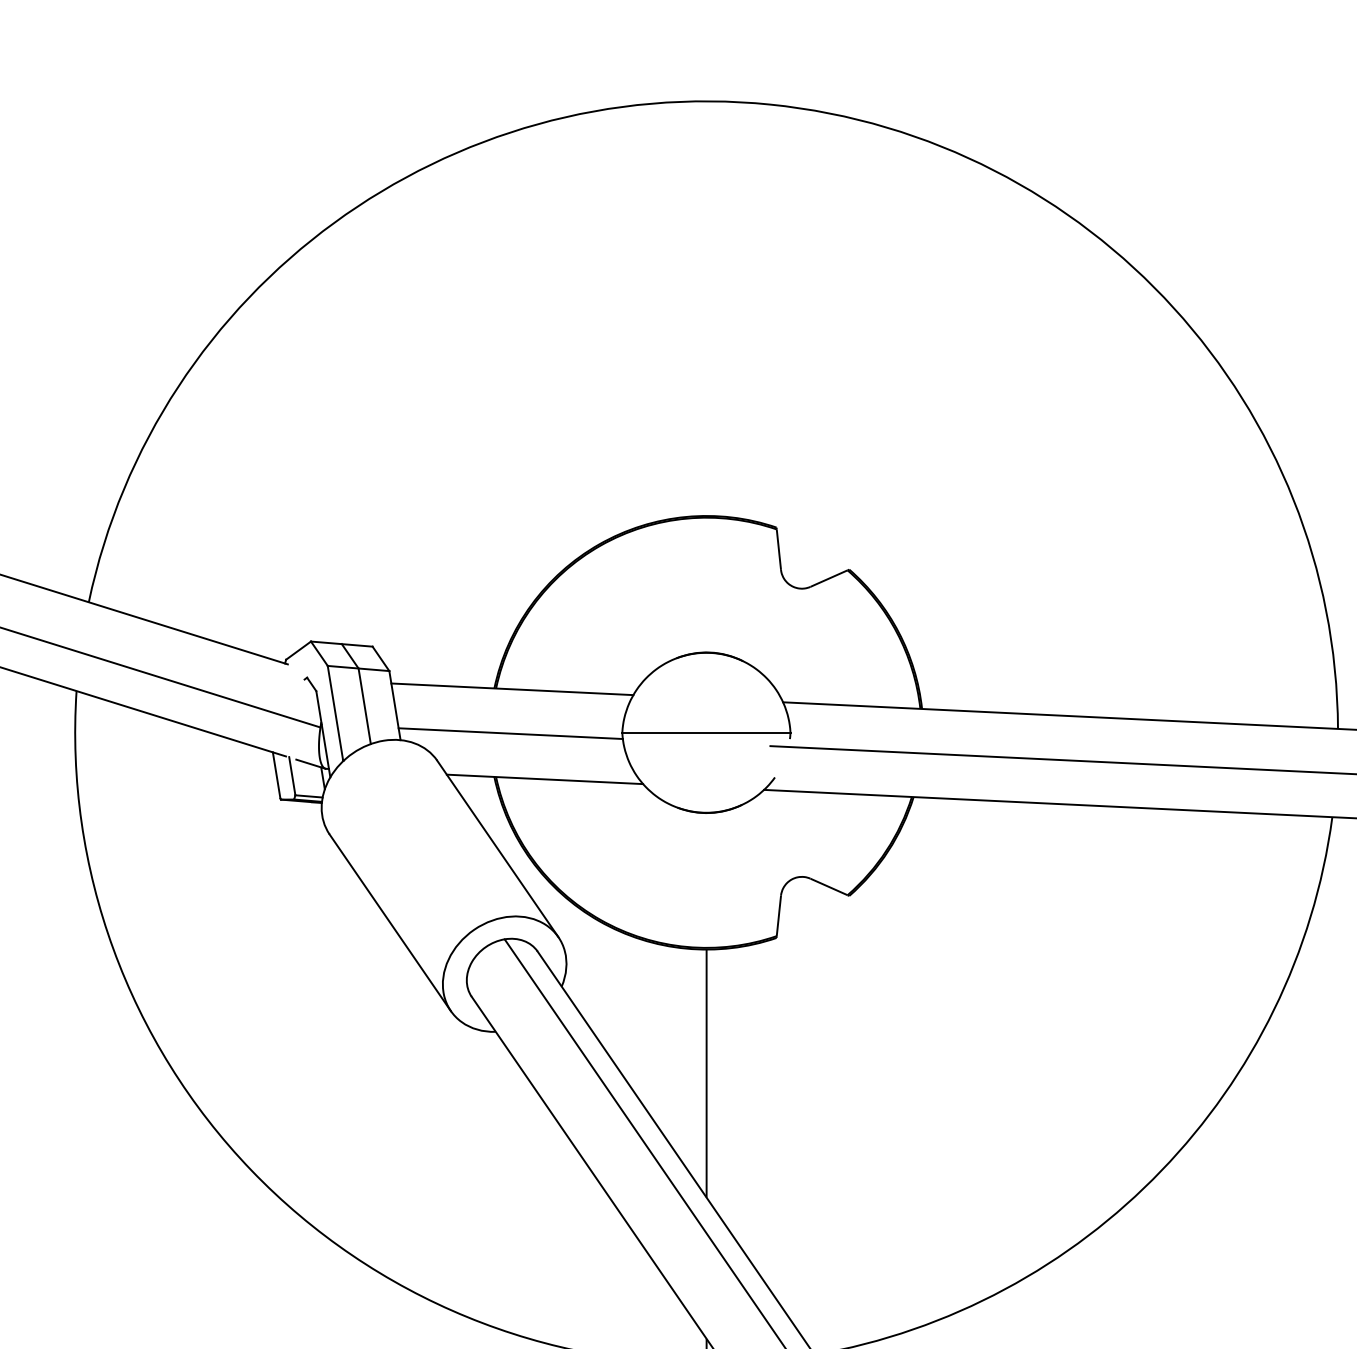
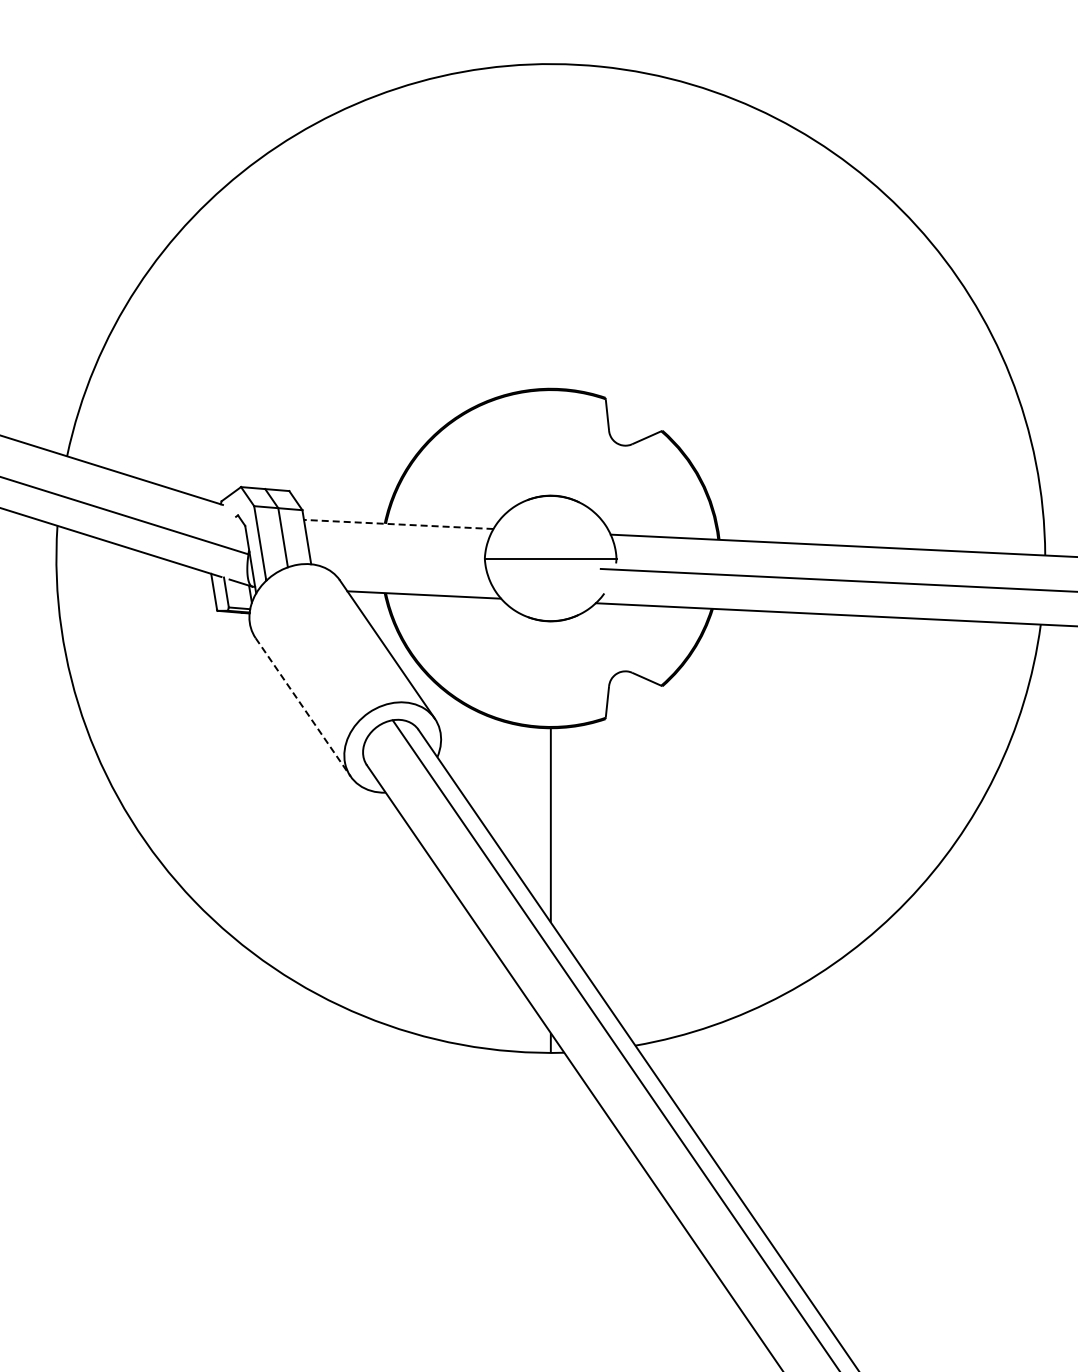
line: (512, 689) -> (398, 524), solid -> dashed
line: (510, 732) -> (397, 558), removed
line: (390, 923) -> (303, 707), solid -> dashed

